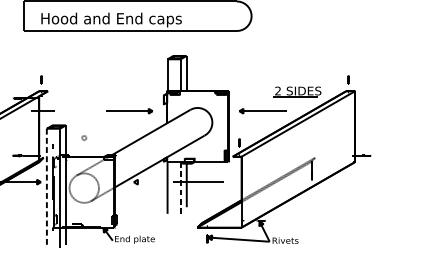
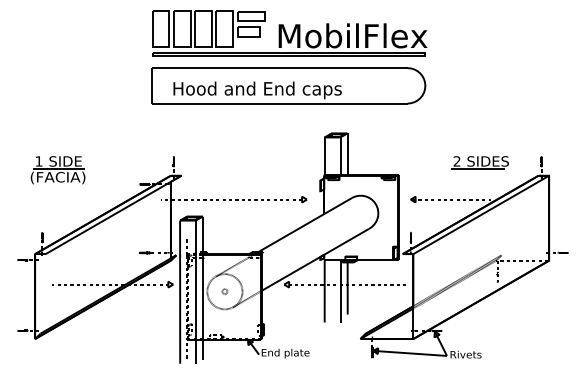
part: (296, 91) -> (479, 162), moved
circle: (83, 137) -> (224, 291), moved
line: (180, 187) -> (340, 291), dashed -> solid
line: (47, 188) -> (180, 292), dashed -> solid

